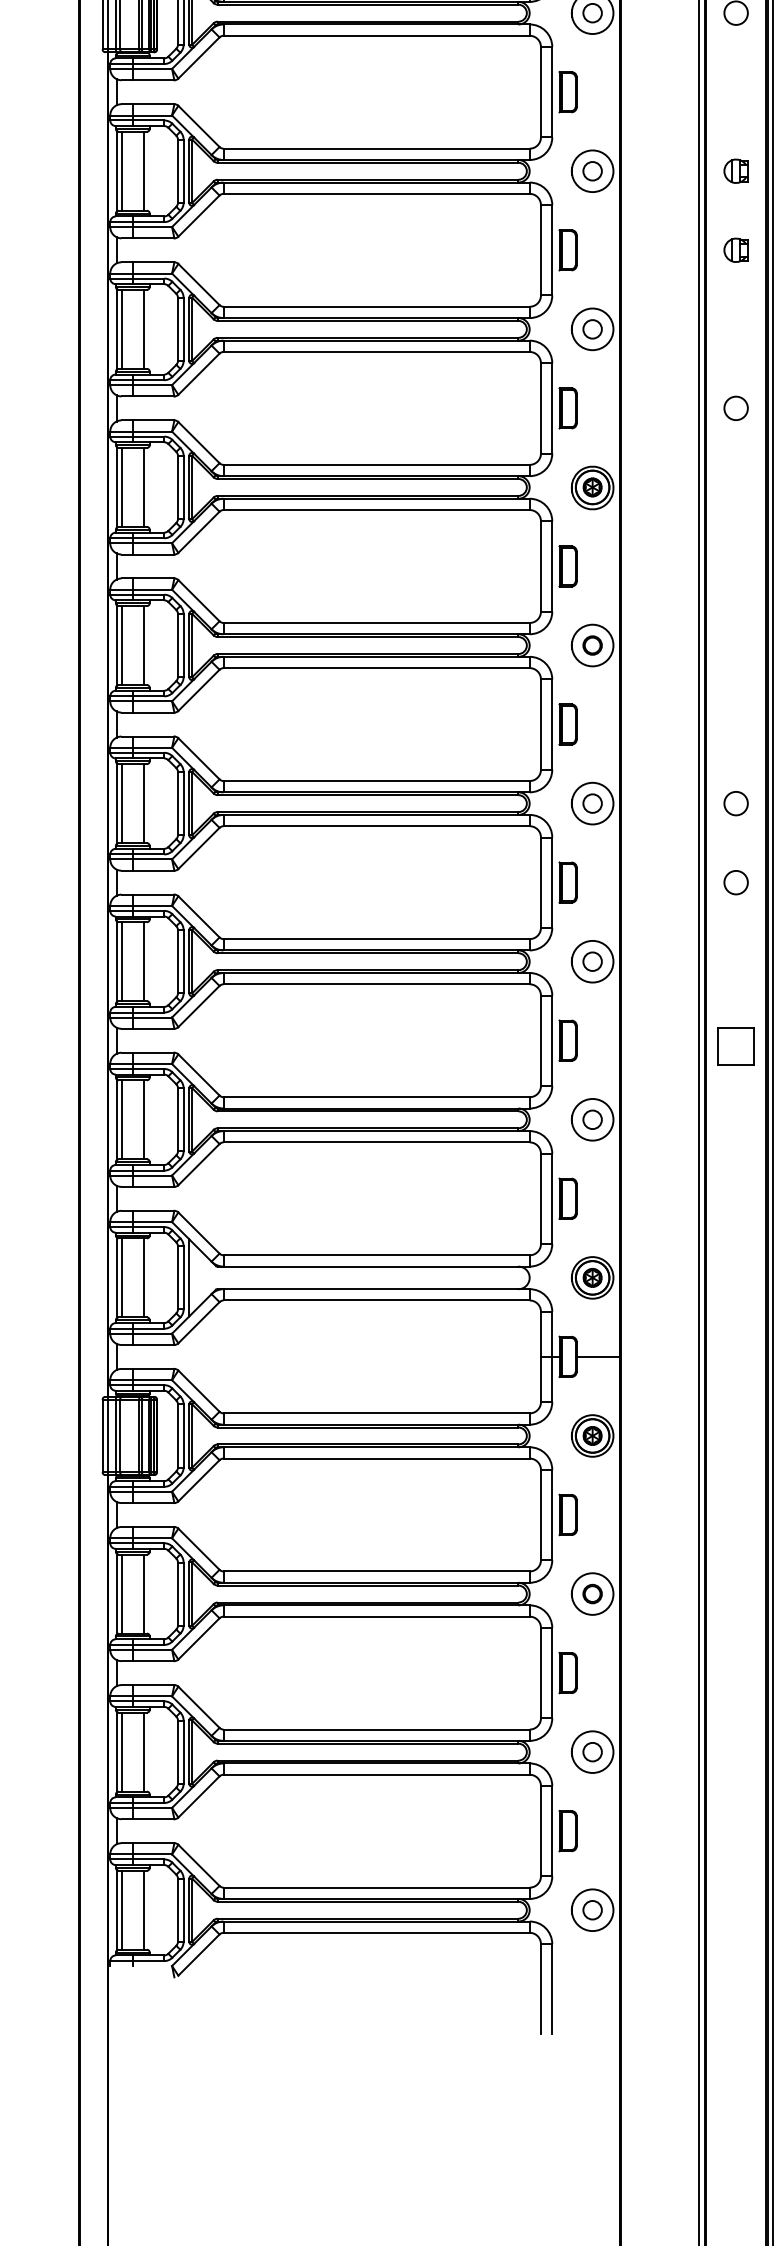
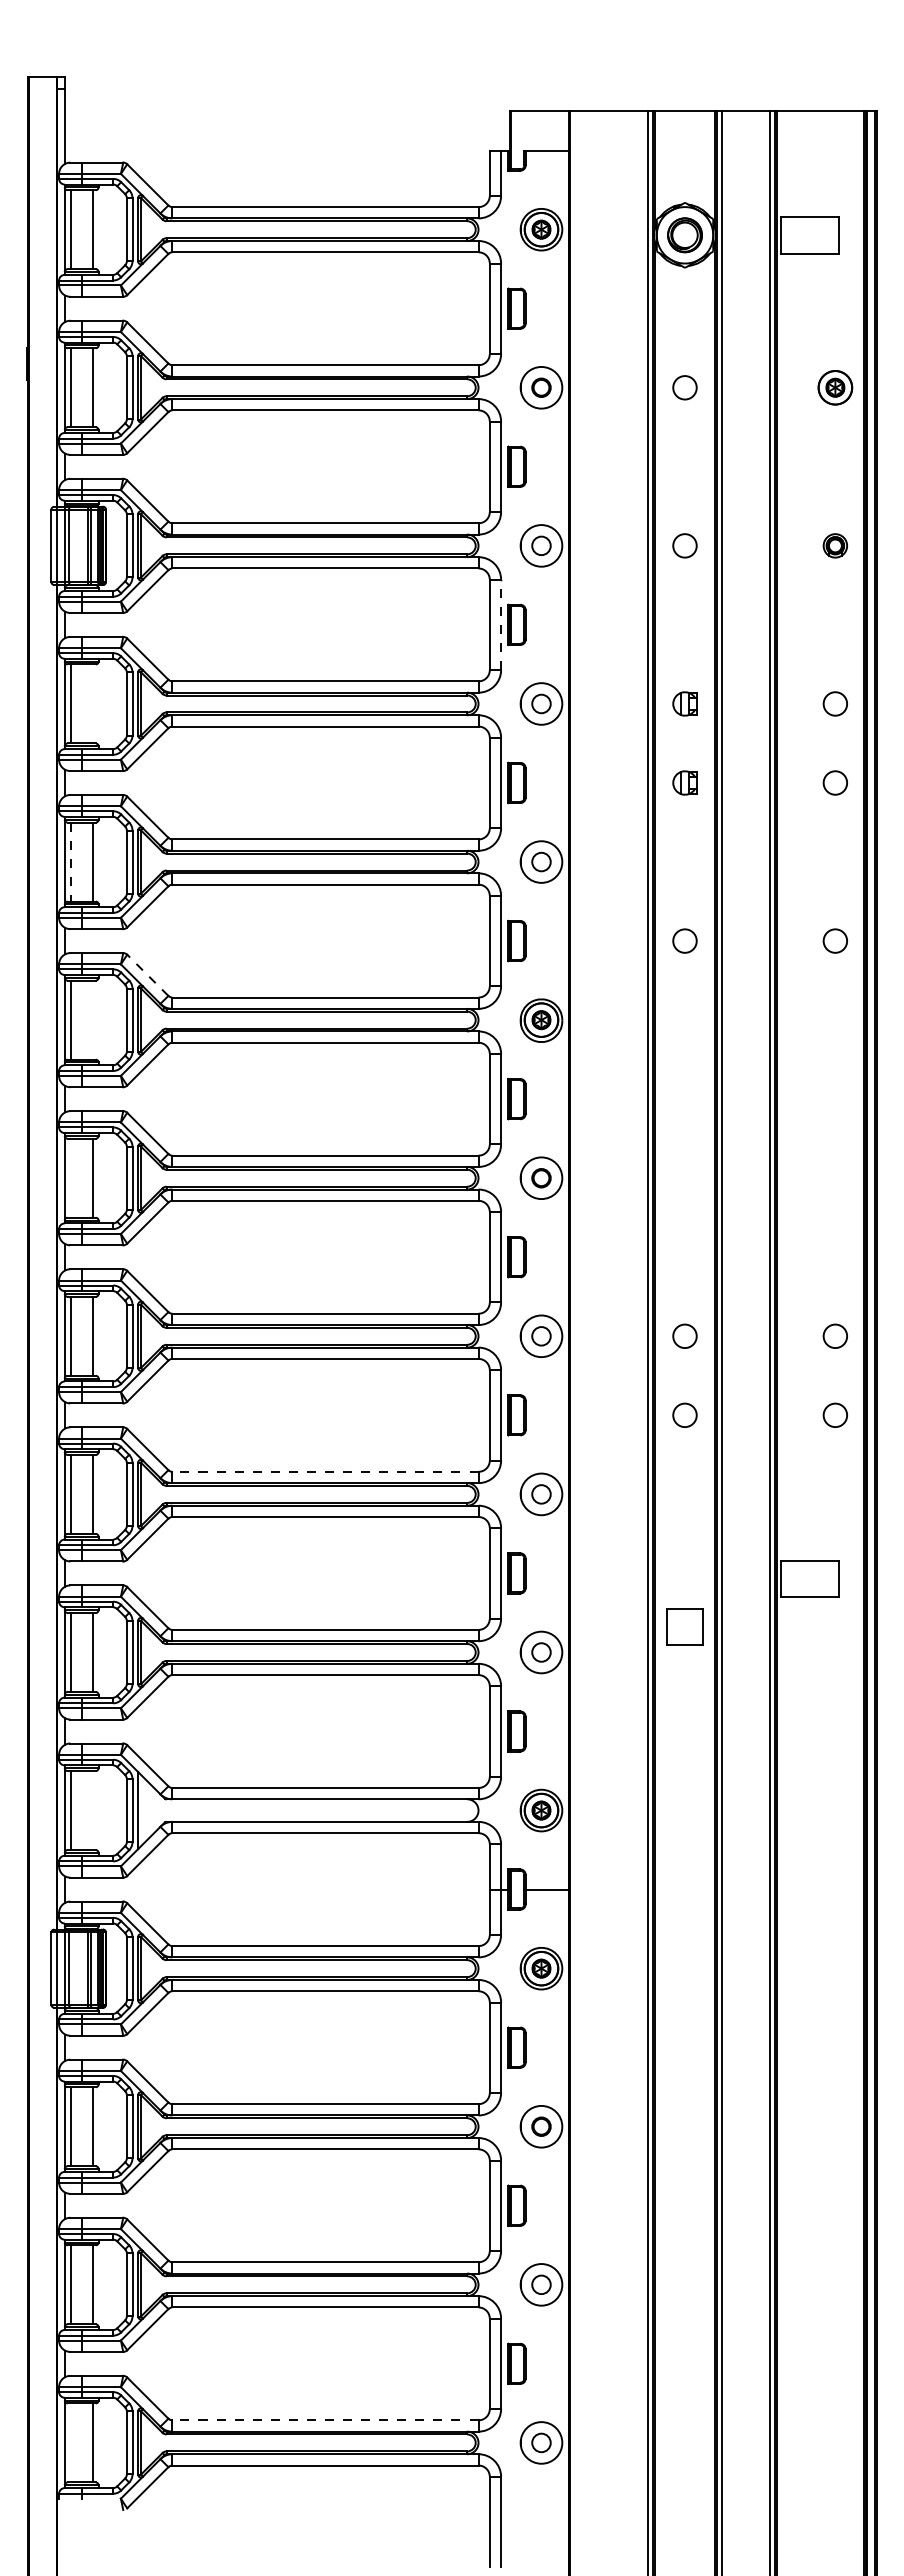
line: (552, 91) -> (501, 624), solid -> dashed
line: (143, 170) -> (92, 703), removed
line: (121, 329) -> (70, 862), solid -> dashed
line: (198, 441) -> (147, 974), solid -> dashed
line: (143, 486) -> (92, 1019), removed
line: (121, 644) -> (70, 1177), removed
line: (375, 938) -> (324, 1471), solid -> dashed
part: (735, 1045) -> (684, 1626), moved
line: (143, 1277) -> (92, 1810), removed
line: (375, 1887) -> (324, 2420), solid -> dashed
line: (121, 1909) -> (70, 2442), removed

